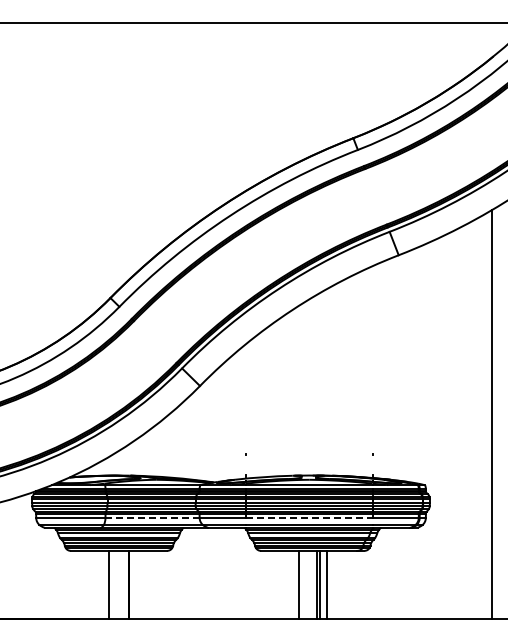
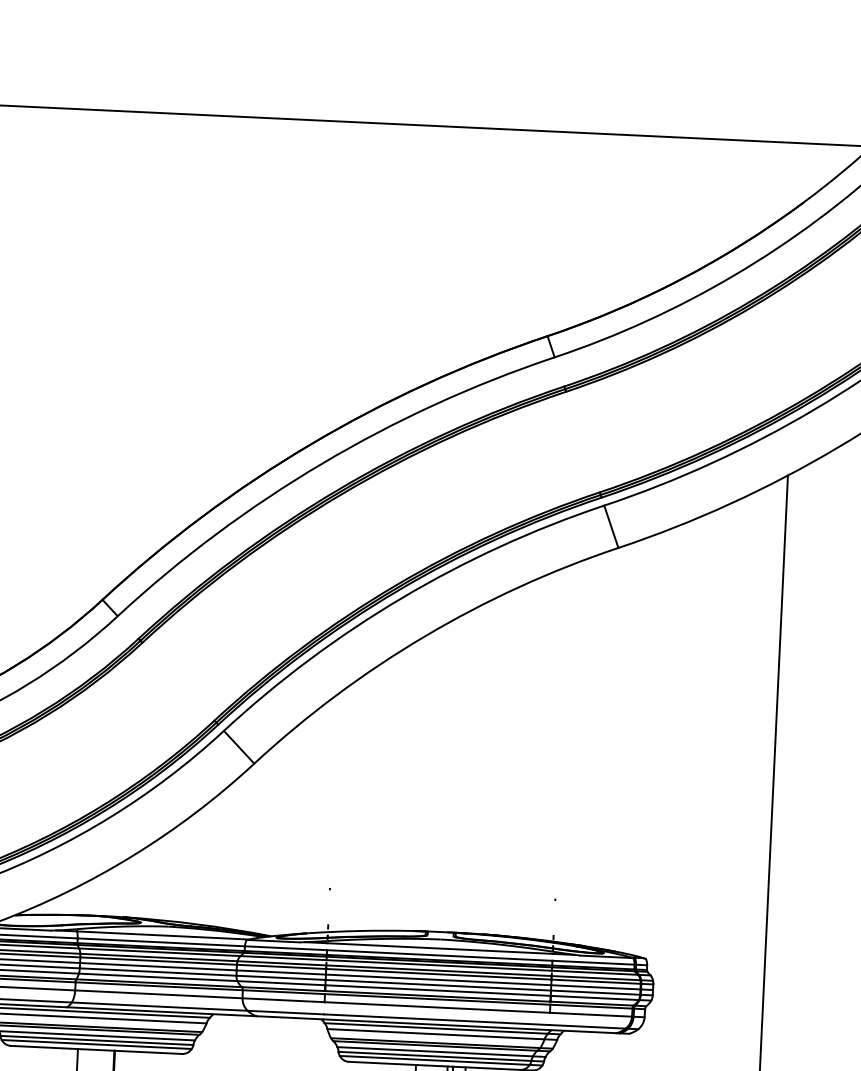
line: (153, 518) -> (160, 995), dashed -> solid
line: (309, 518) -> (437, 1008), dashed -> solid

